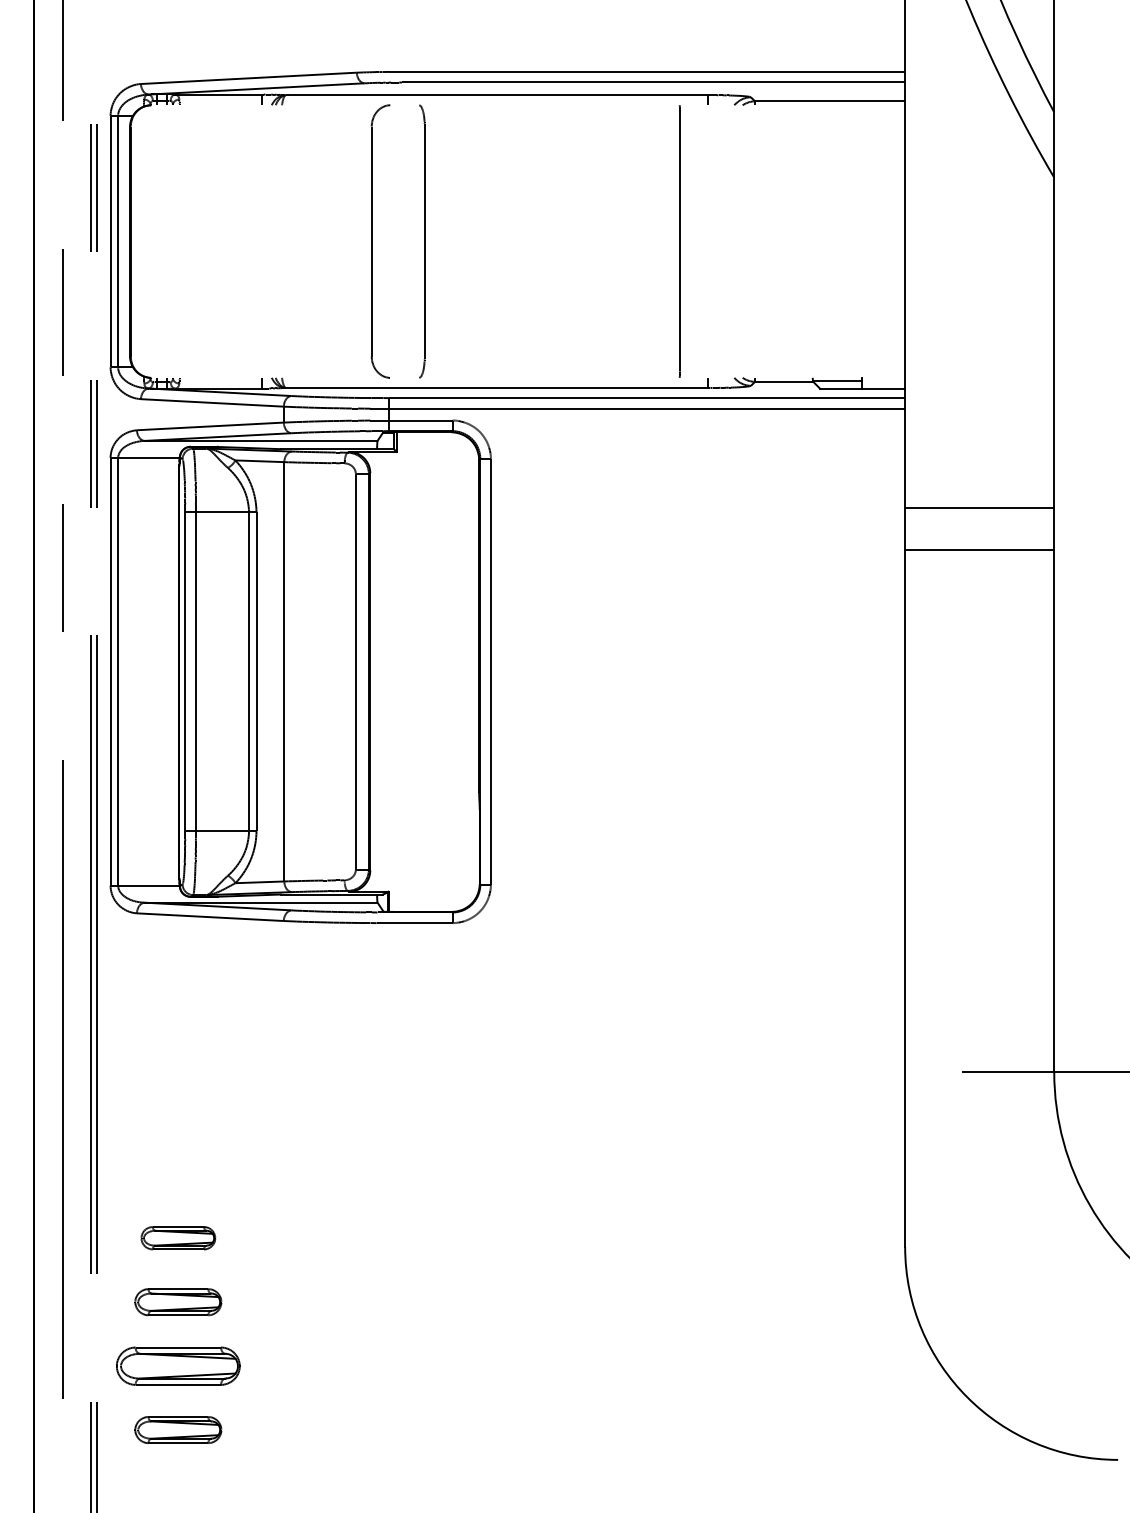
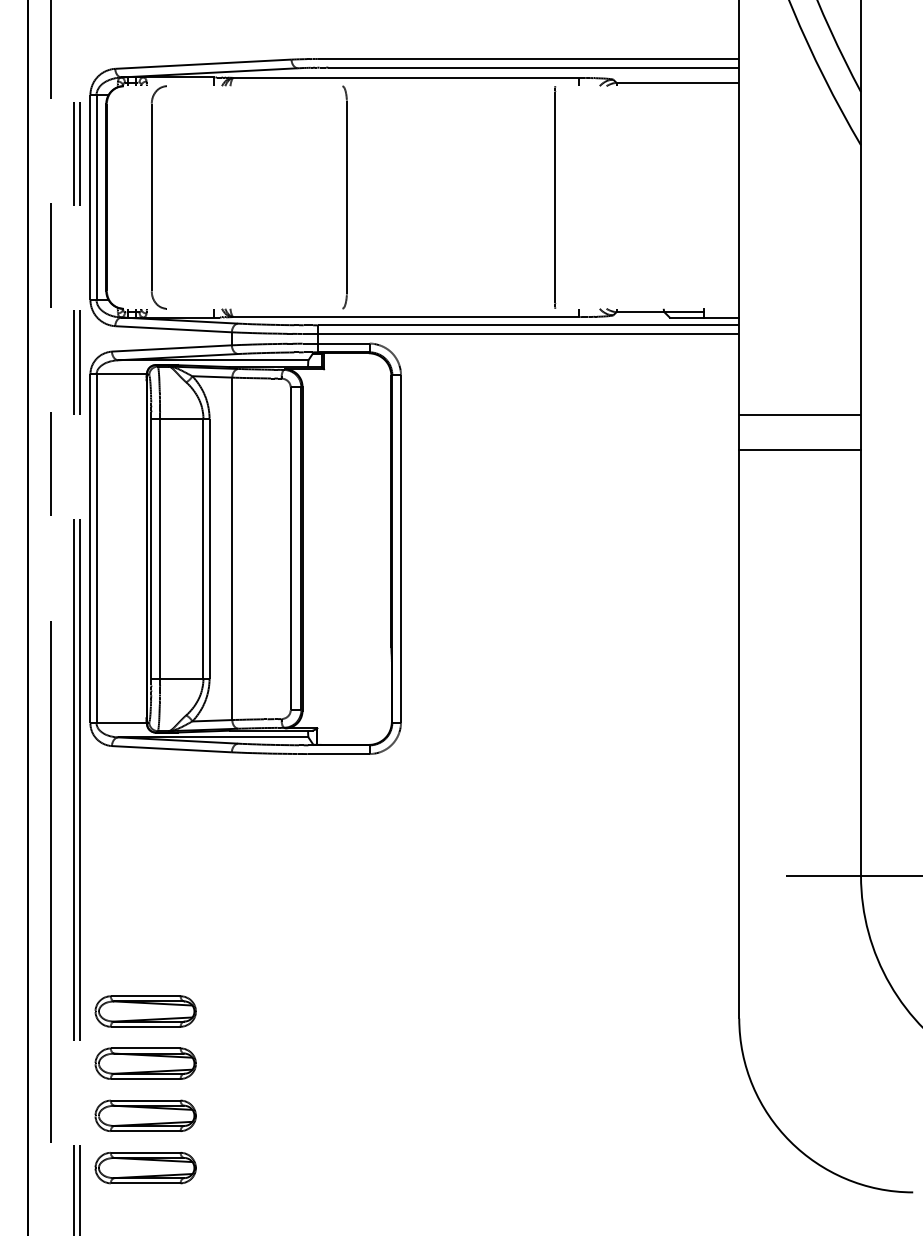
part: (372, 241) -> (152, 197), moved
part: (178, 1237) -> (145, 1010), size x1.67
part: (178, 1301) -> (145, 1063), size x1.43
part: (178, 1429) -> (145, 1167), size x1.43

